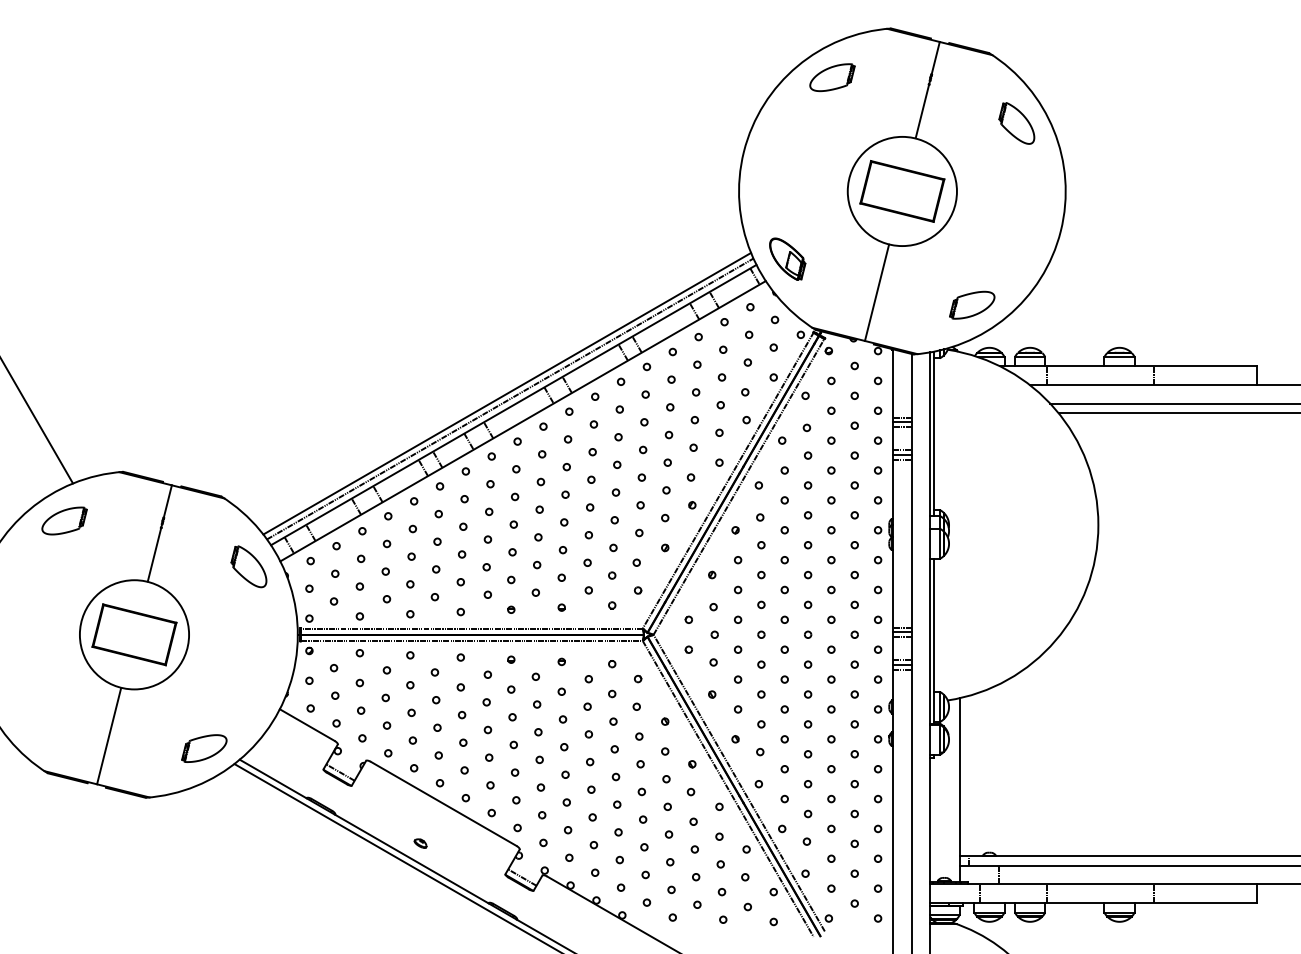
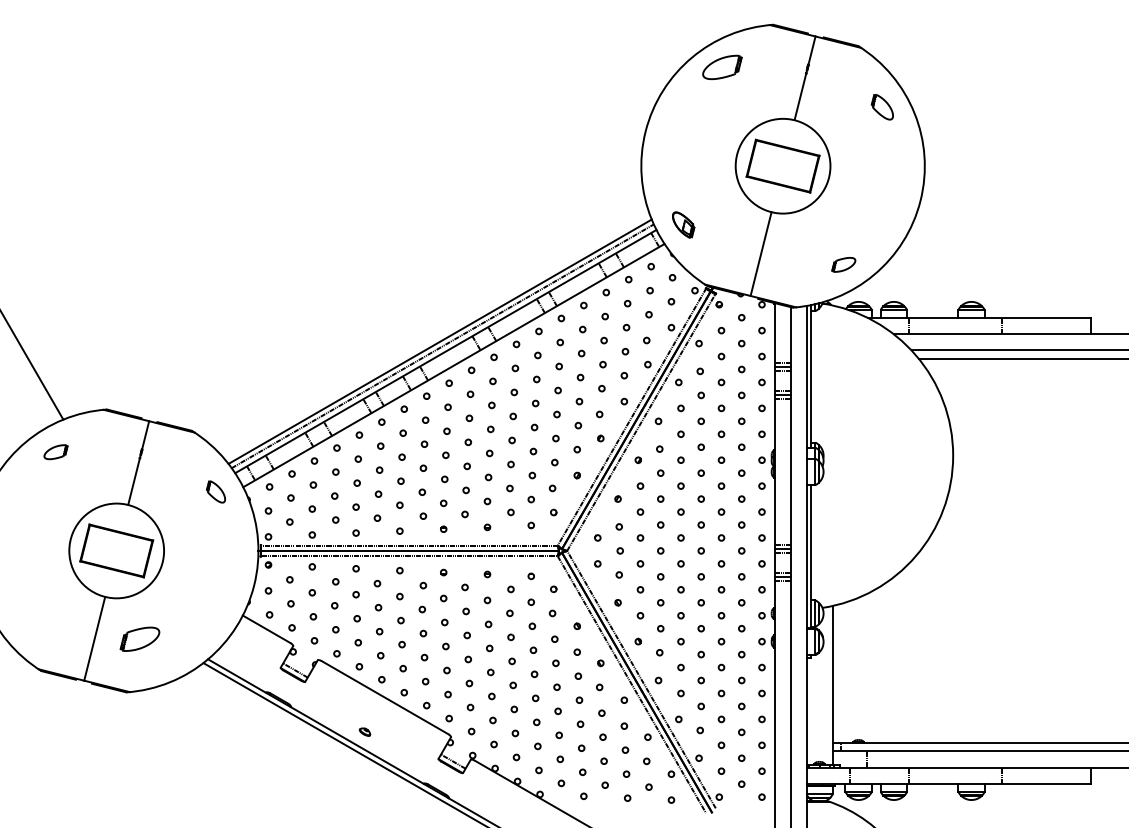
part: (1016, 123) -> (882, 107), size x0.7
part: (787, 258) -> (683, 224), size x0.7
part: (972, 304) -> (843, 264), size x0.6
part: (64, 520) -> (55, 451), size x0.6
part: (248, 566) -> (215, 491), size x0.6
part: (204, 748) -> (140, 639), moved

